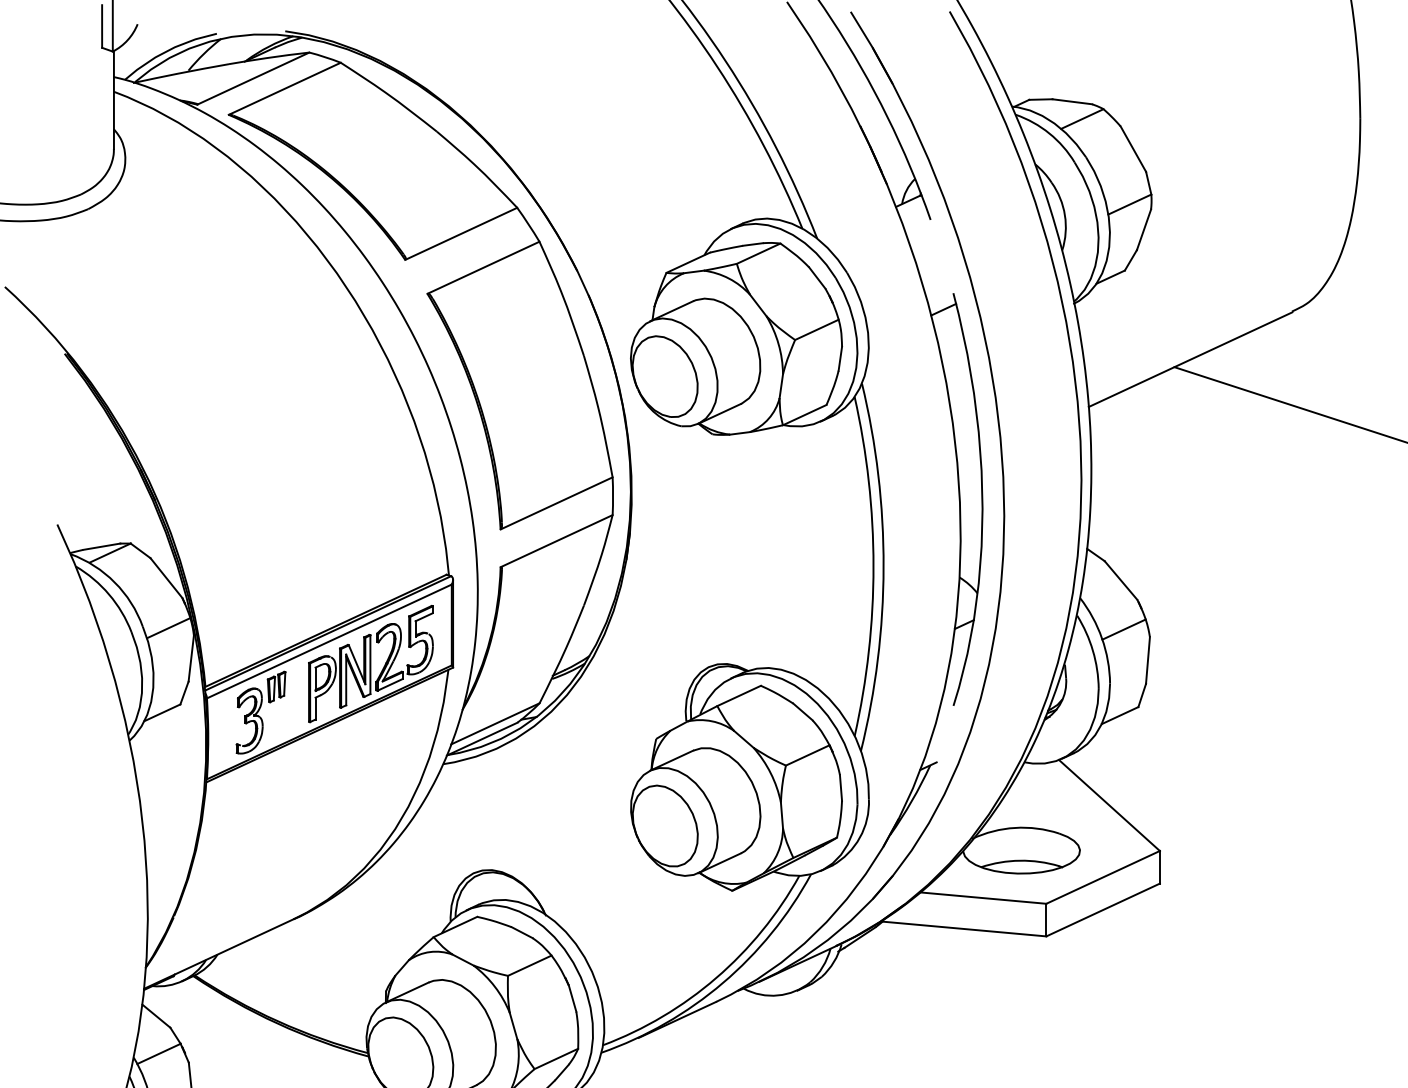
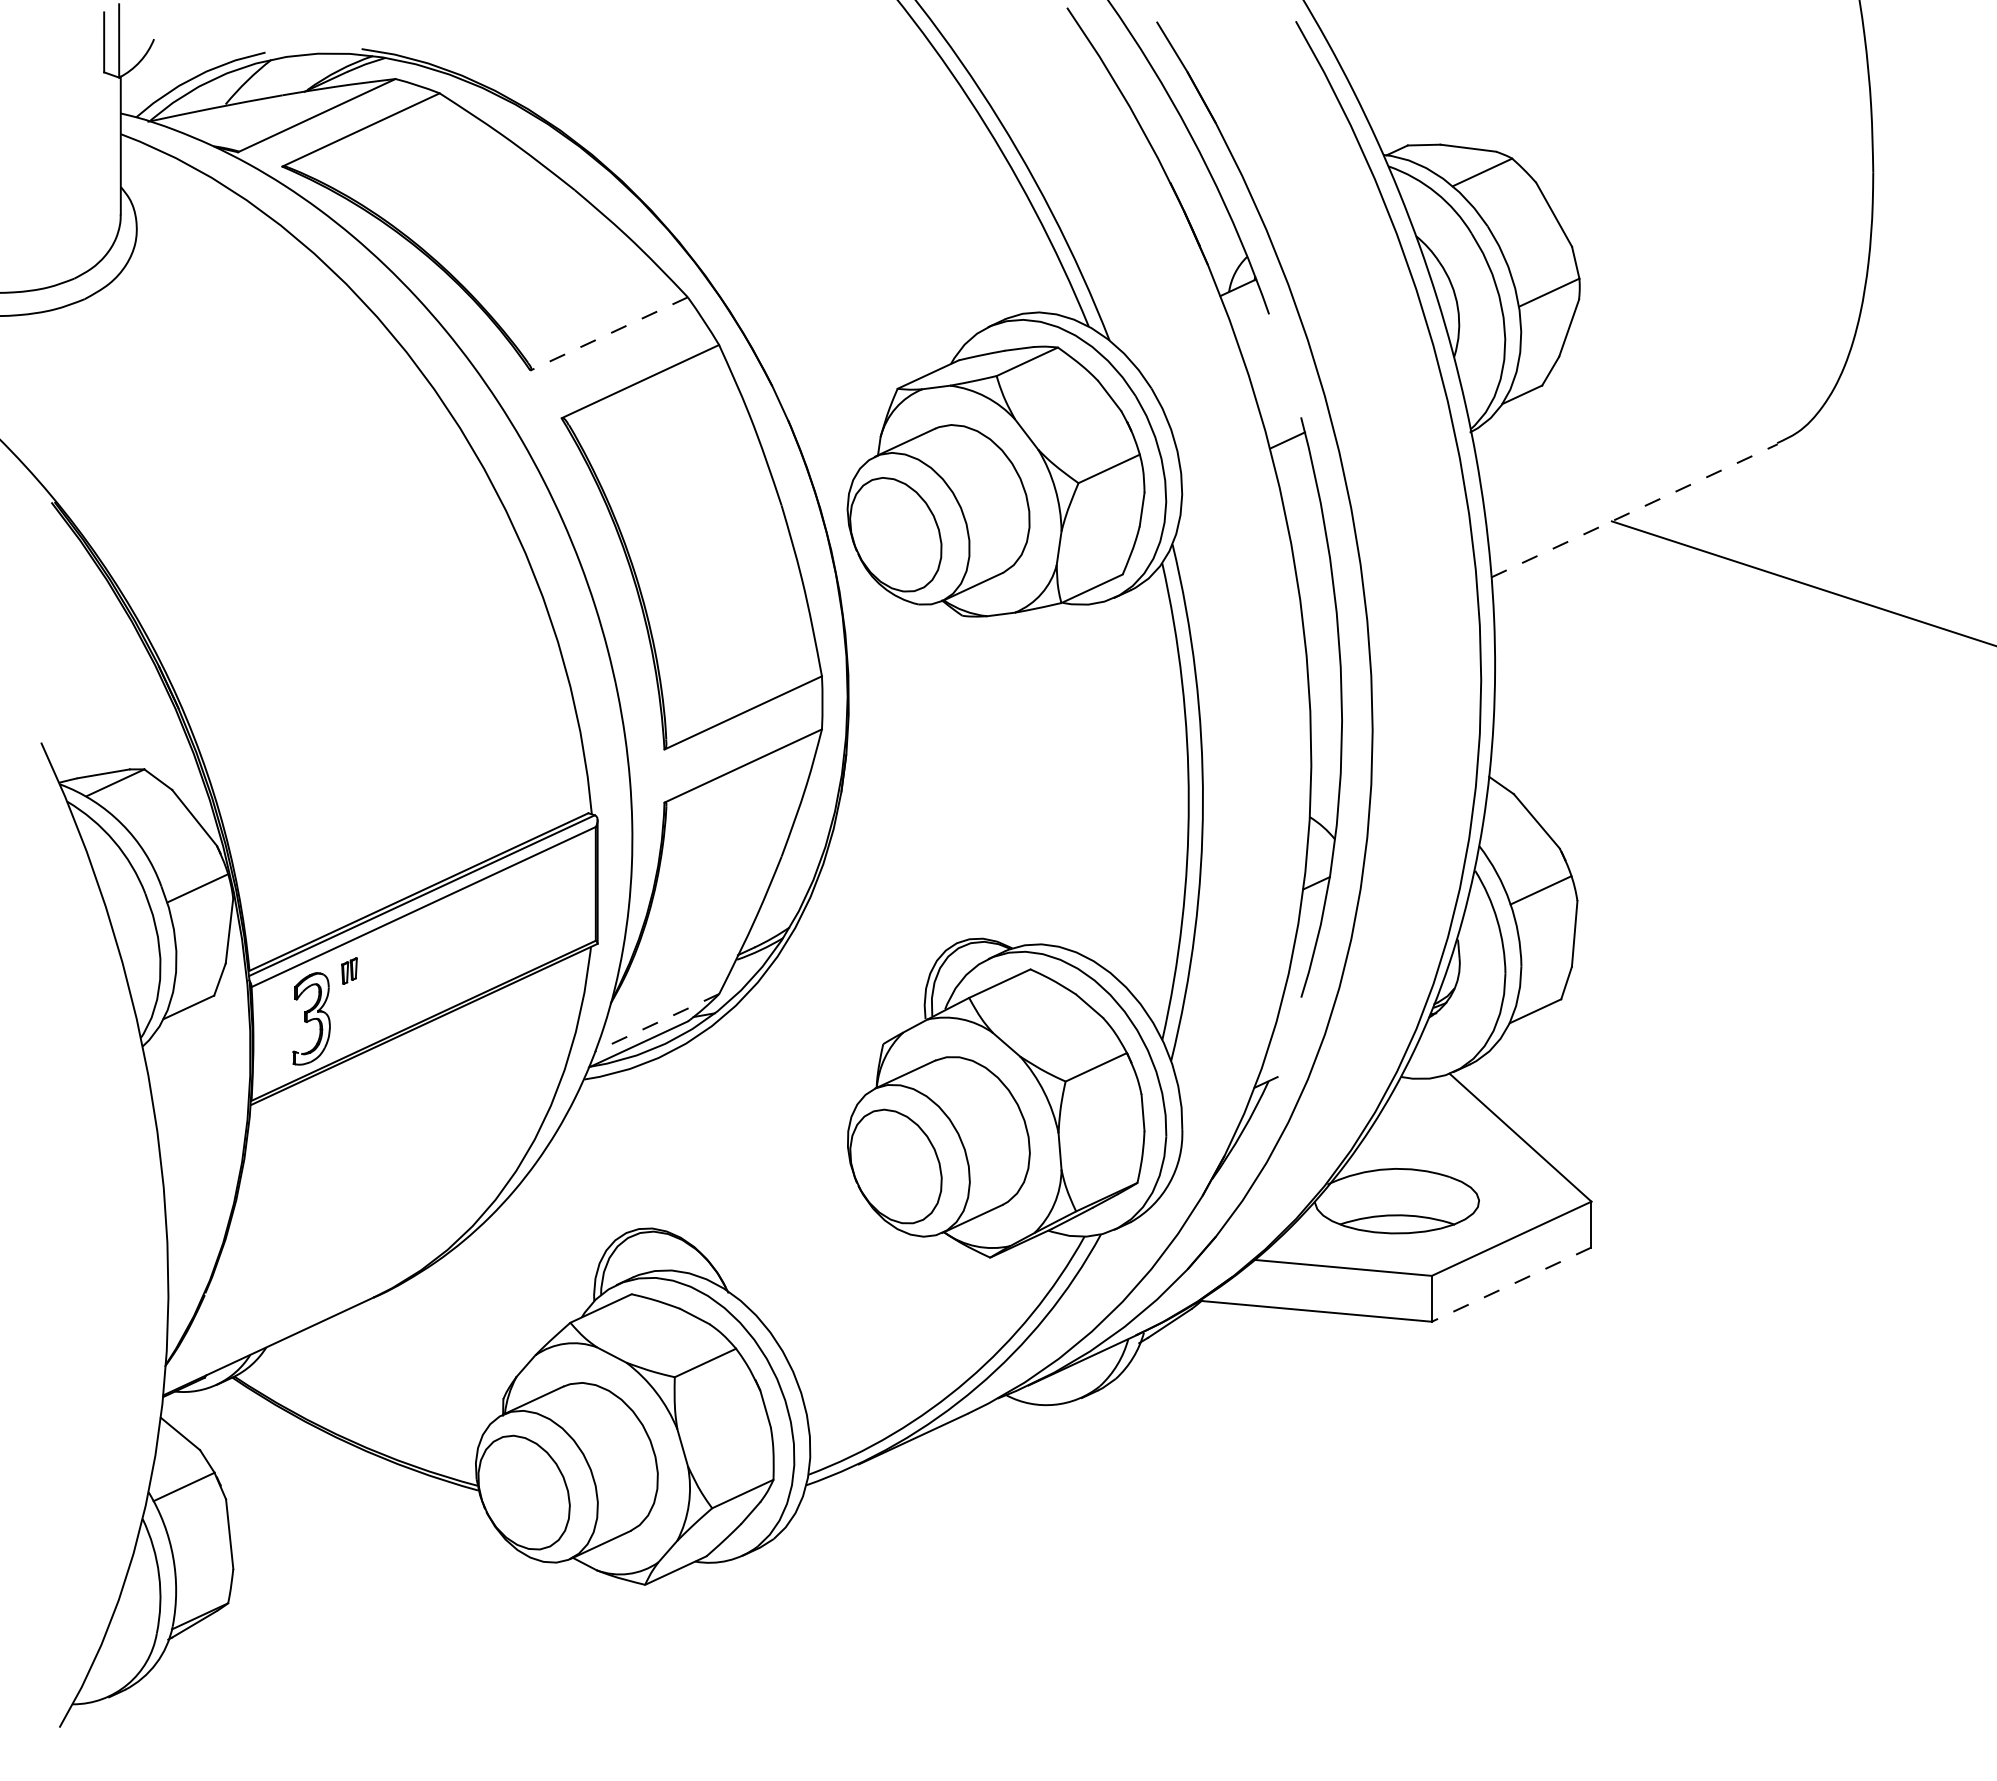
line: (461, 233) -> (609, 333), solid -> dashed
line: (1190, 359) -> (1634, 510), solid -> dashed
part: (371, 663) -> (482, 938), removed
part: (276, 686) -> (349, 970), size x0.6
line: (495, 723) -> (657, 1022), solid -> dashed
line: (1103, 909) -> (1511, 1284), solid -> dashed

